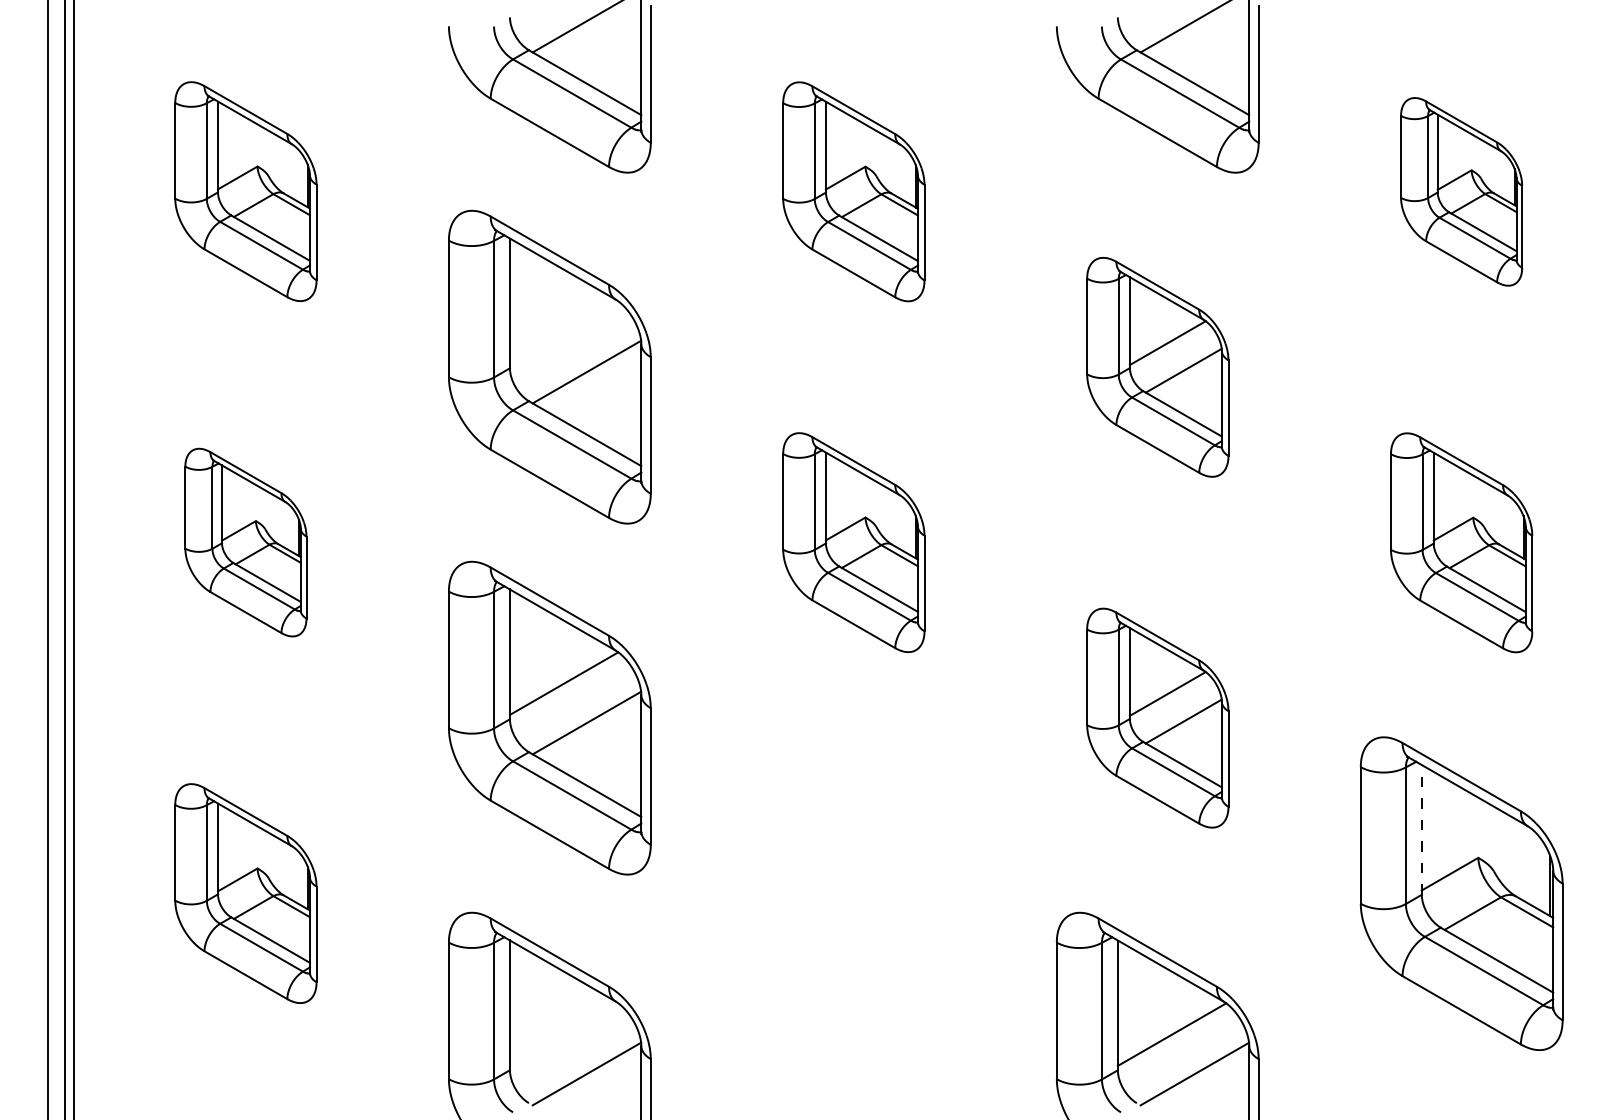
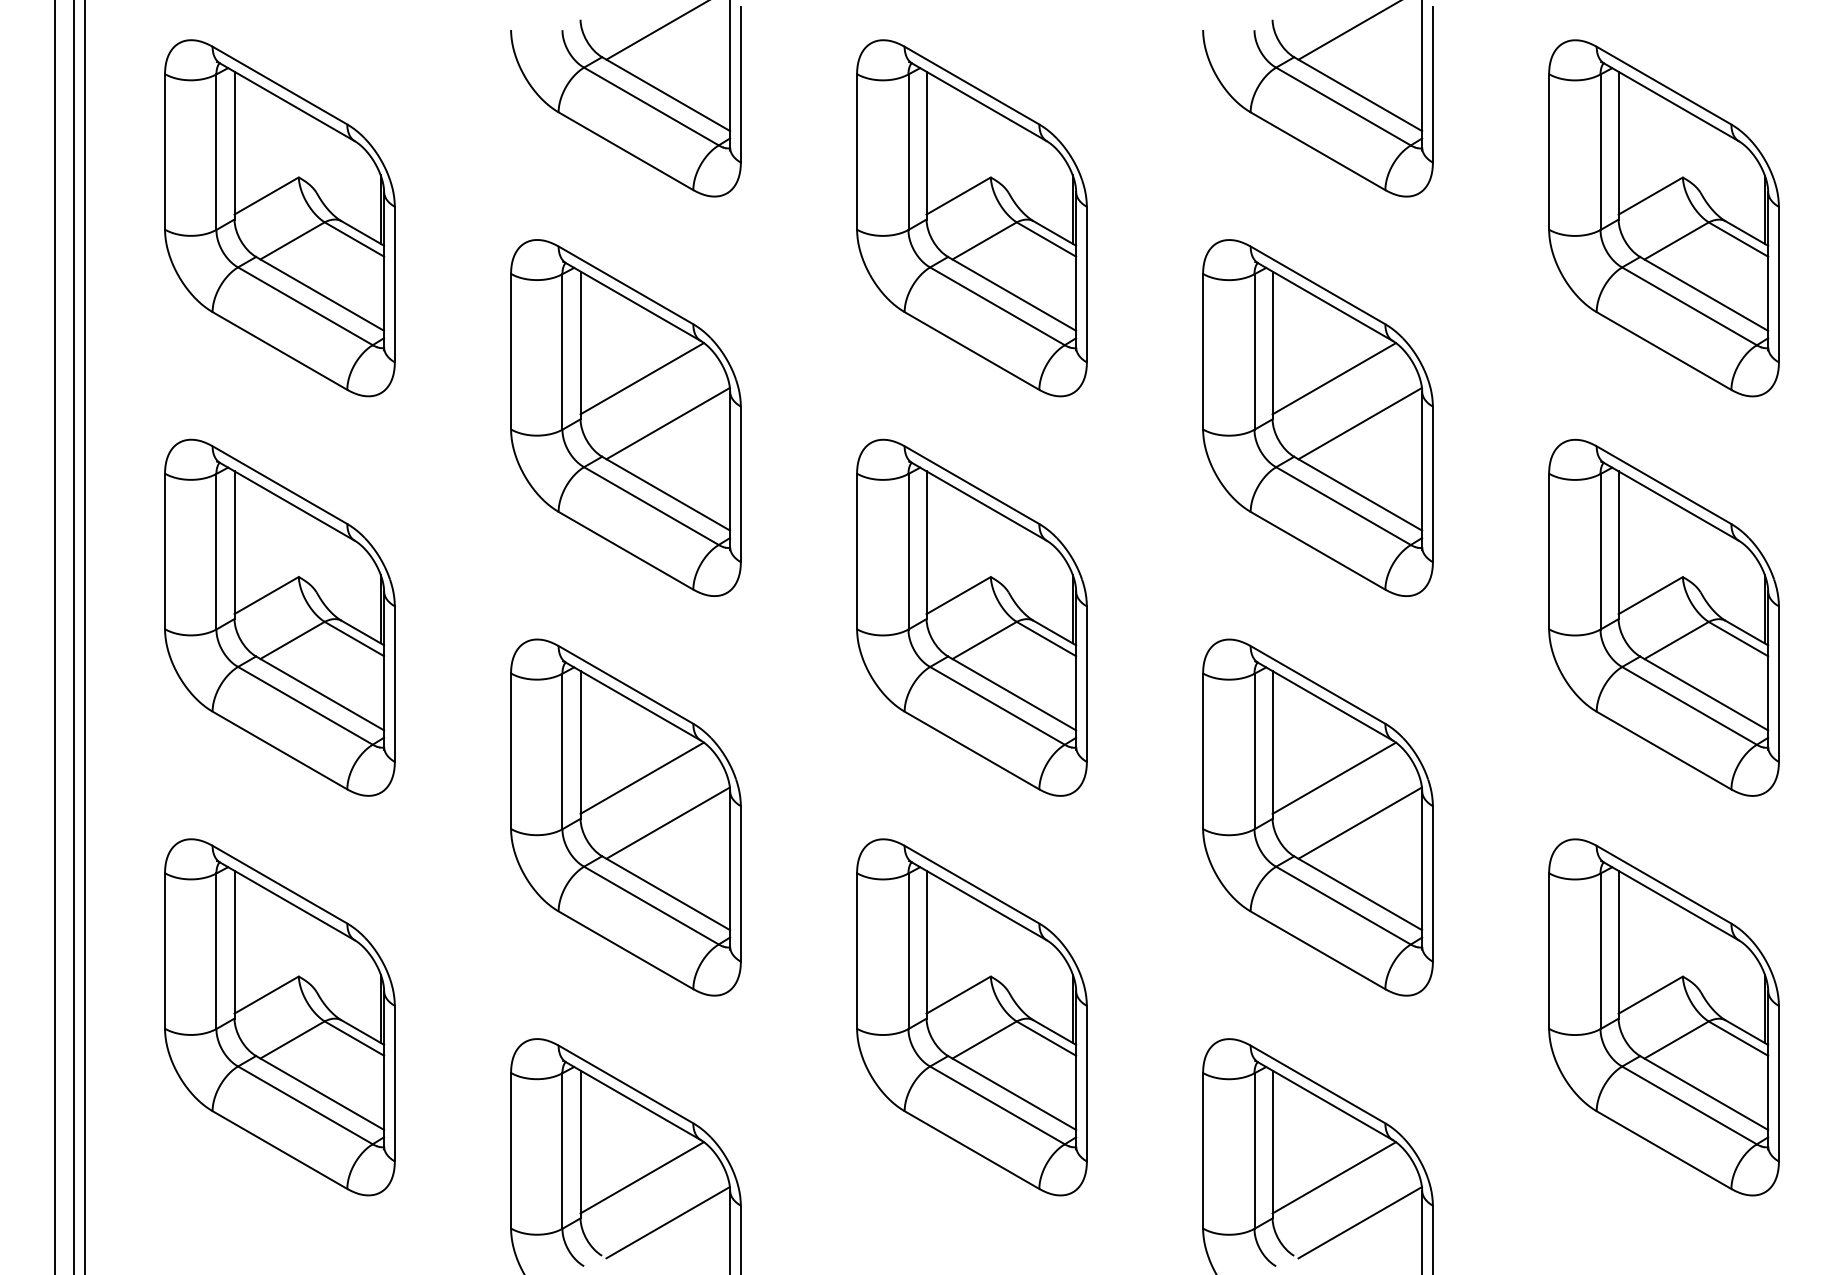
part: (245, 191) -> (279, 217), size x1.43
part: (853, 191) -> (971, 217), size x1.43
part: (1461, 191) -> (1663, 217), size x1.67
line: (563, 332) -> (641, 378), added
part: (1157, 367) -> (1317, 418), size x1.43
part: (245, 542) -> (279, 617), size x1.67
part: (853, 542) -> (971, 617), size x1.43
part: (1461, 542) -> (1663, 617), size x1.43
part: (1157, 717) -> (1317, 816), size x1.43
line: (1421, 829) -> (1618, 944), dashed -> solid
part: (245, 893) -> (279, 1017), size x1.43
part: (853, 893) -> (971, 1017), added
line: (563, 1034) -> (641, 1177), added

